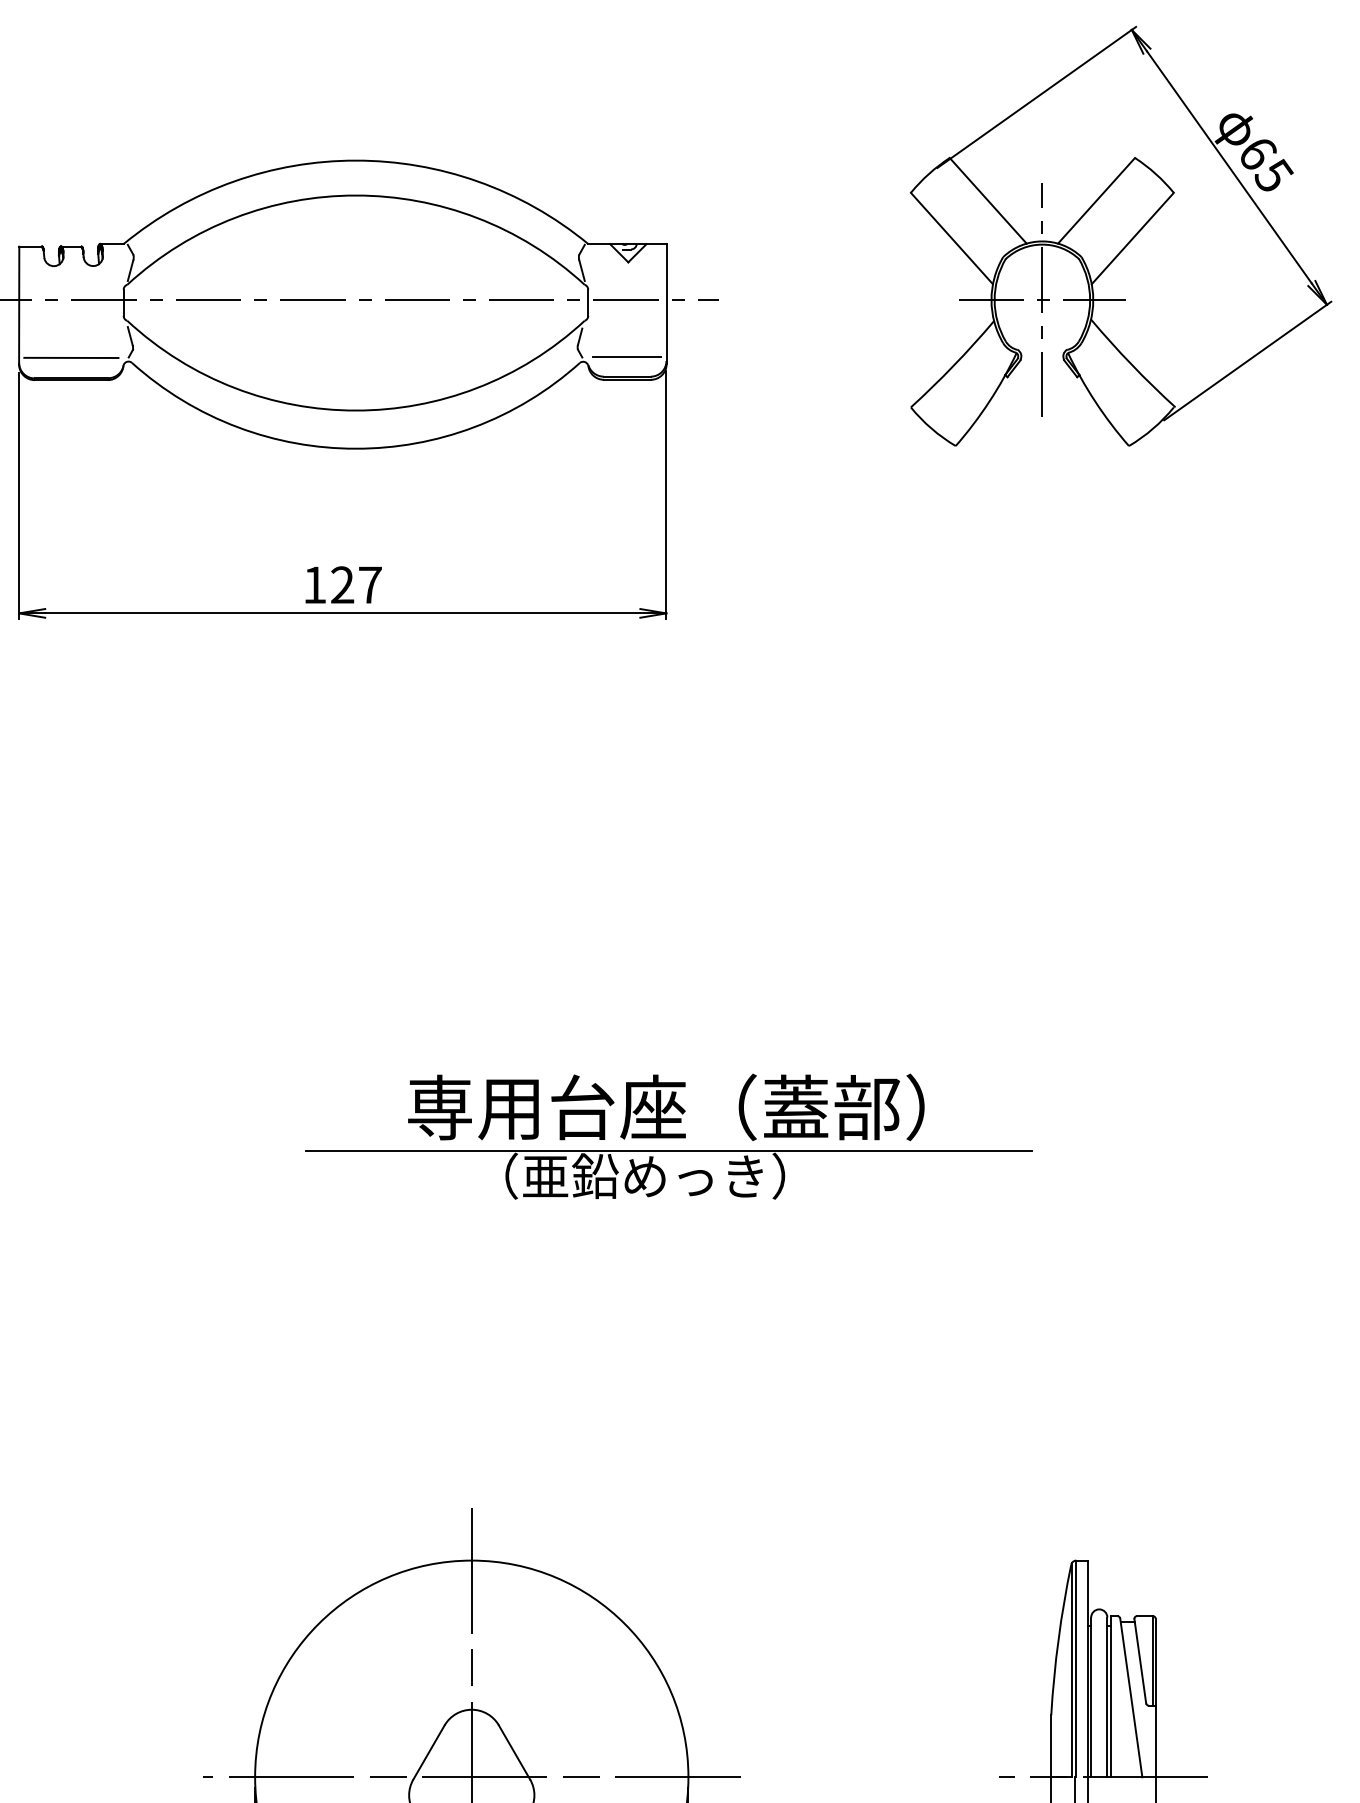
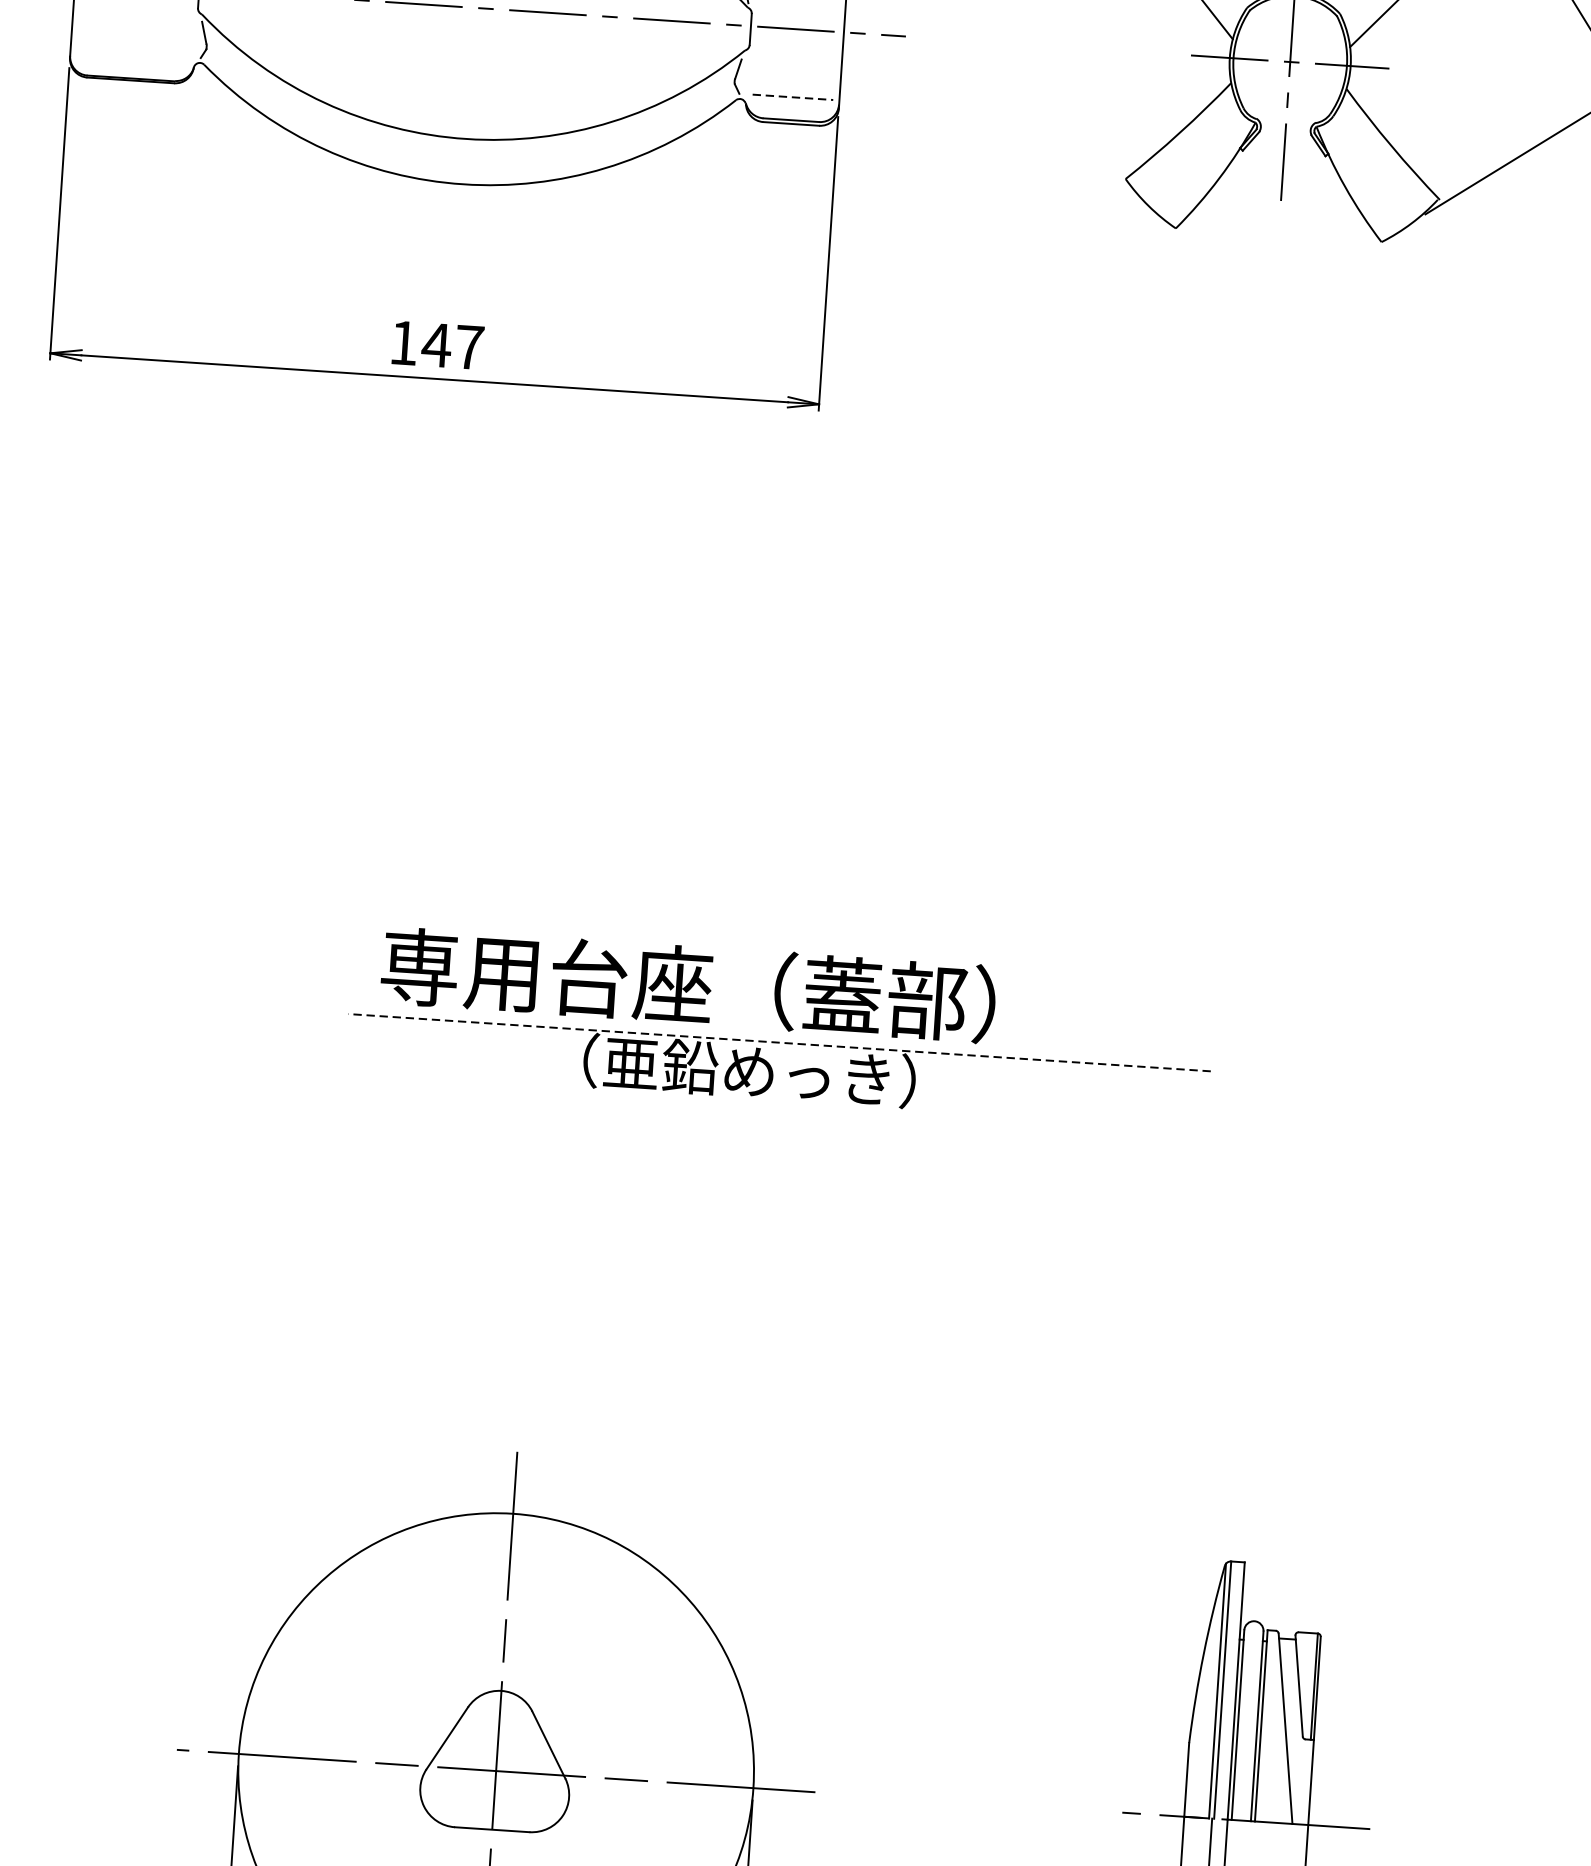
line: (71, 357) -> (132, 53), removed
line: (627, 357) -> (793, 97), solid -> dashed
text: (342, 584) -> (436, 344), 127 -> 147
text: (666, 1107) -> (688, 985), moved
line: (668, 1150) -> (779, 1042), solid -> dashed

